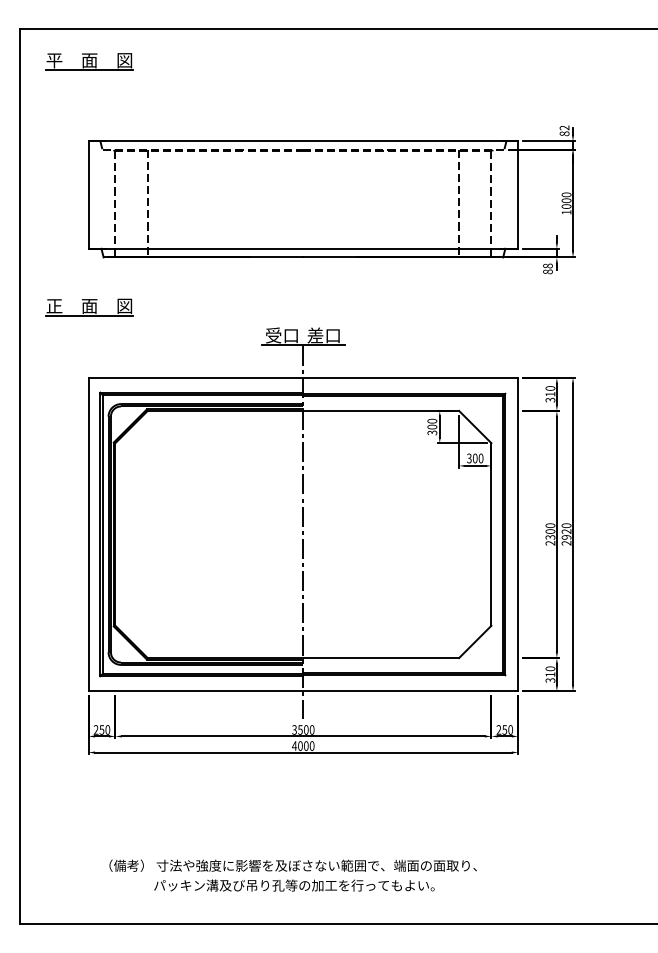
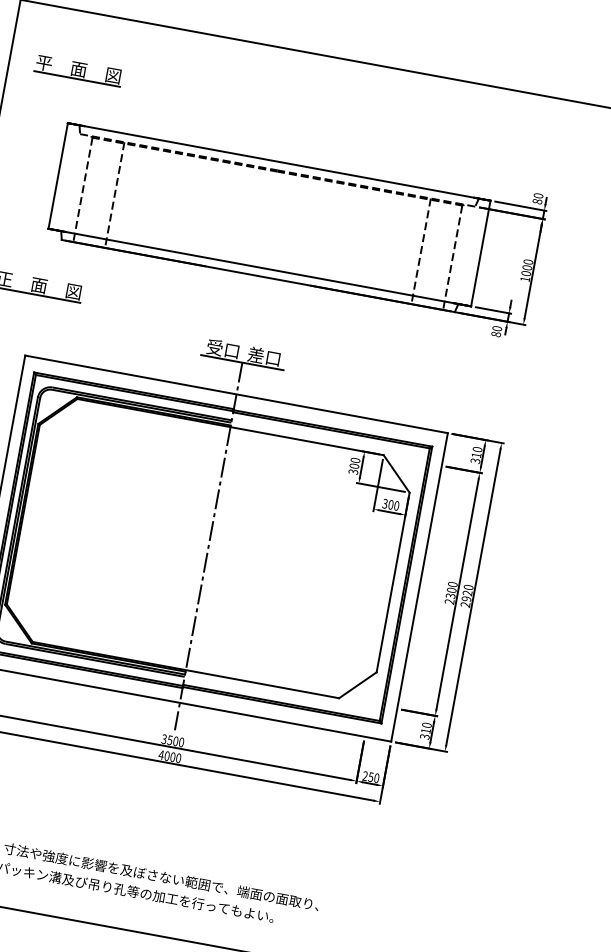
part: (89, 61) -> (78, 70), moved
text: (564, 127) -> (538, 195), 82 -> 80
text: (548, 265) -> (497, 328), 88 -> 80

